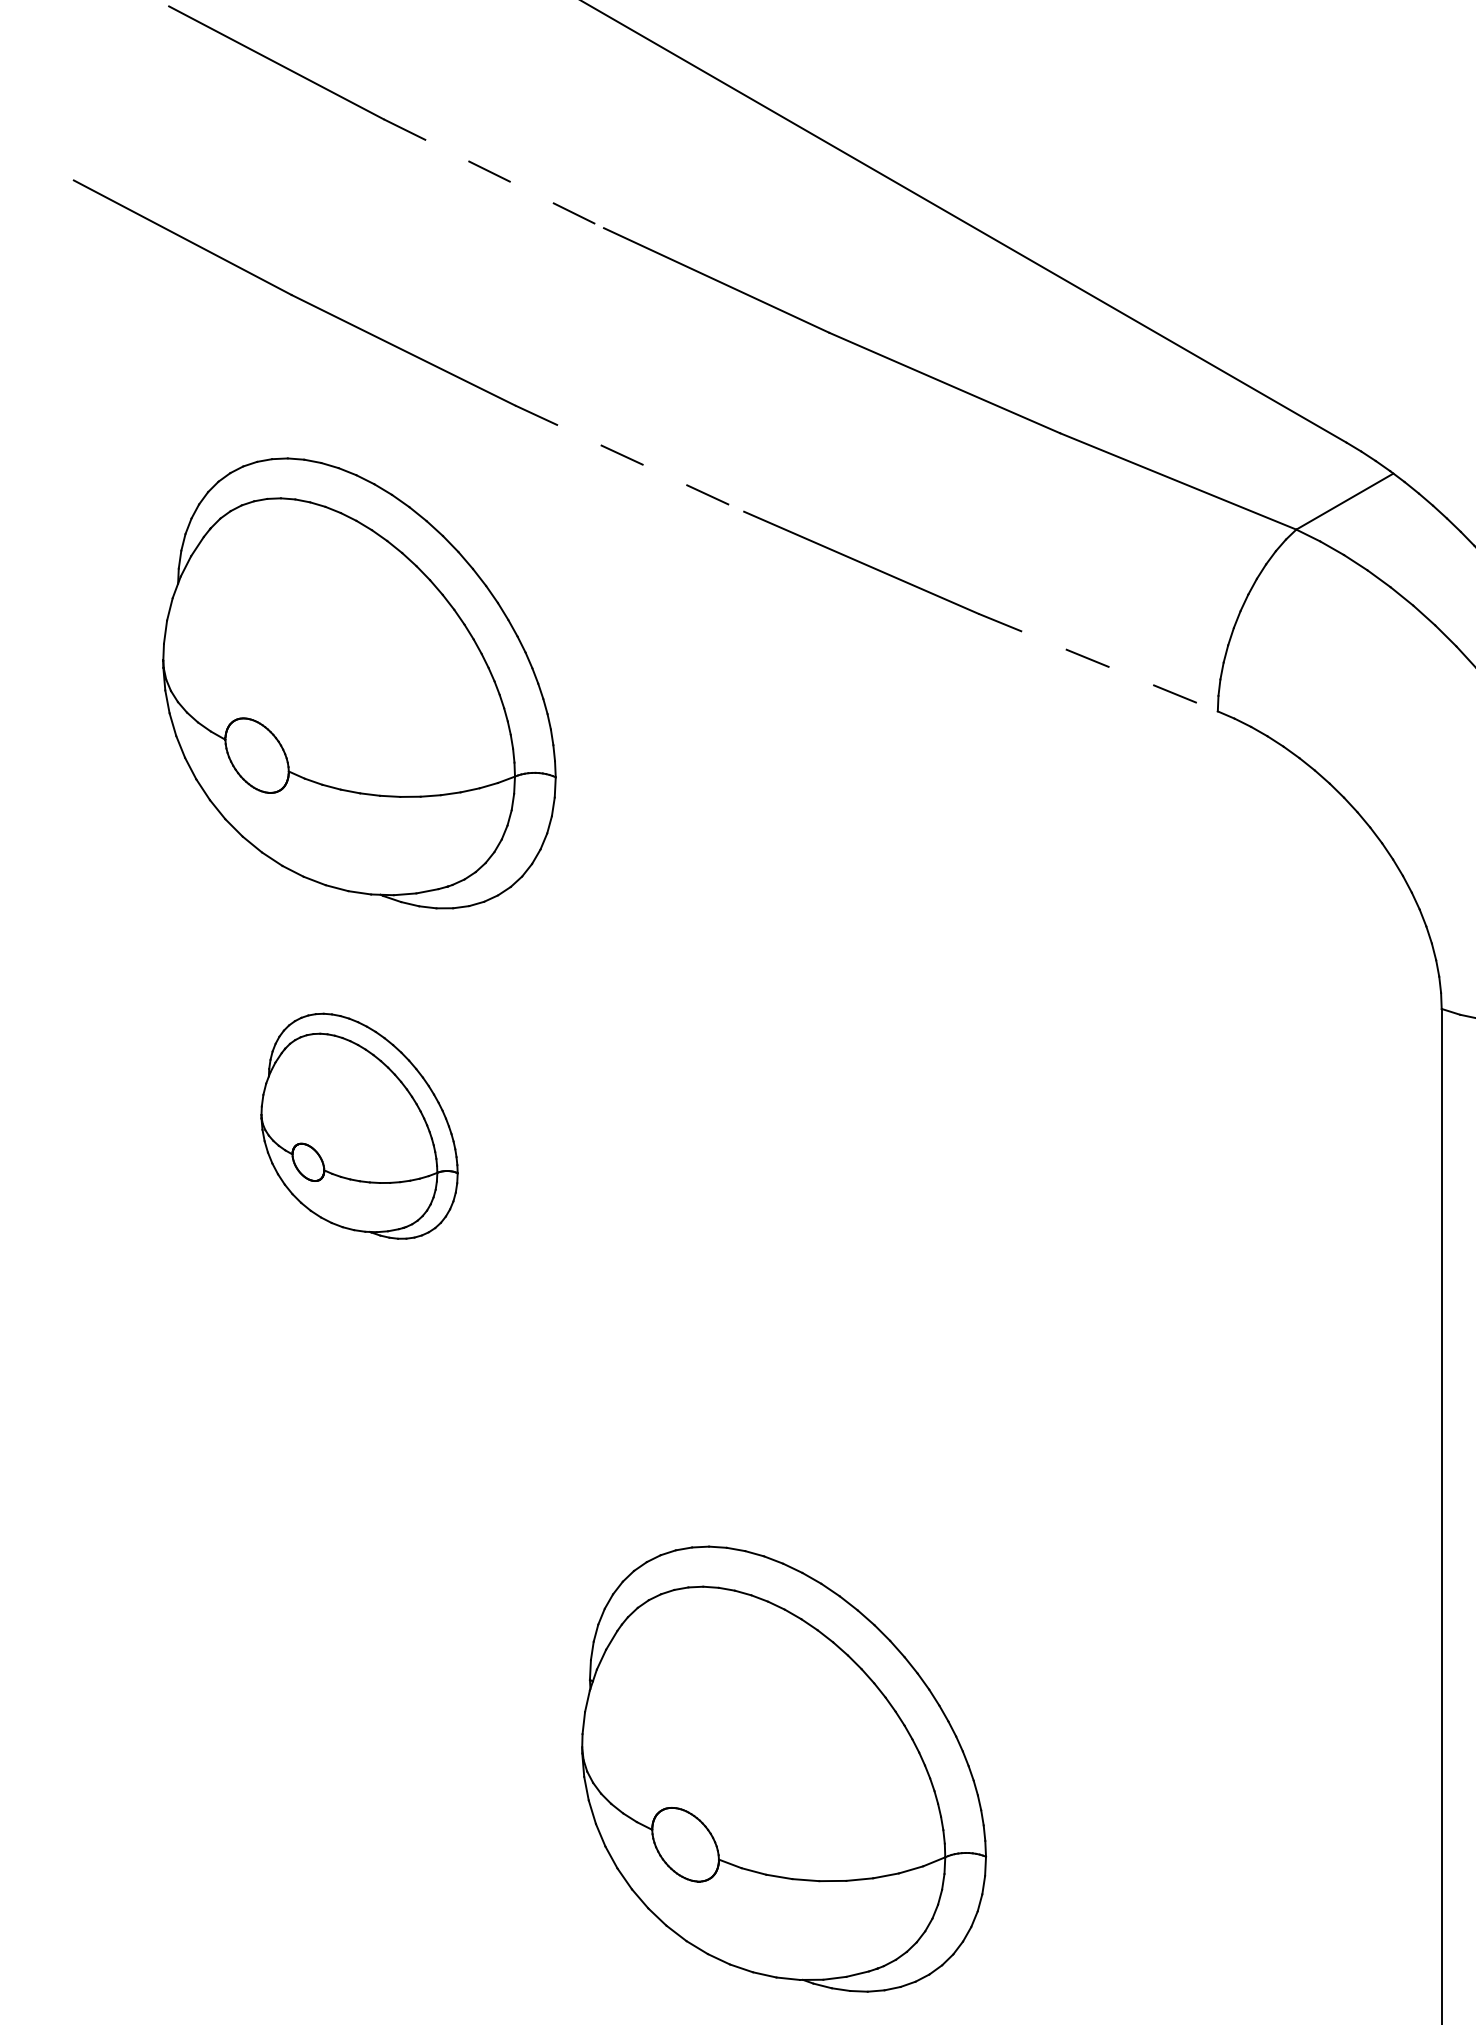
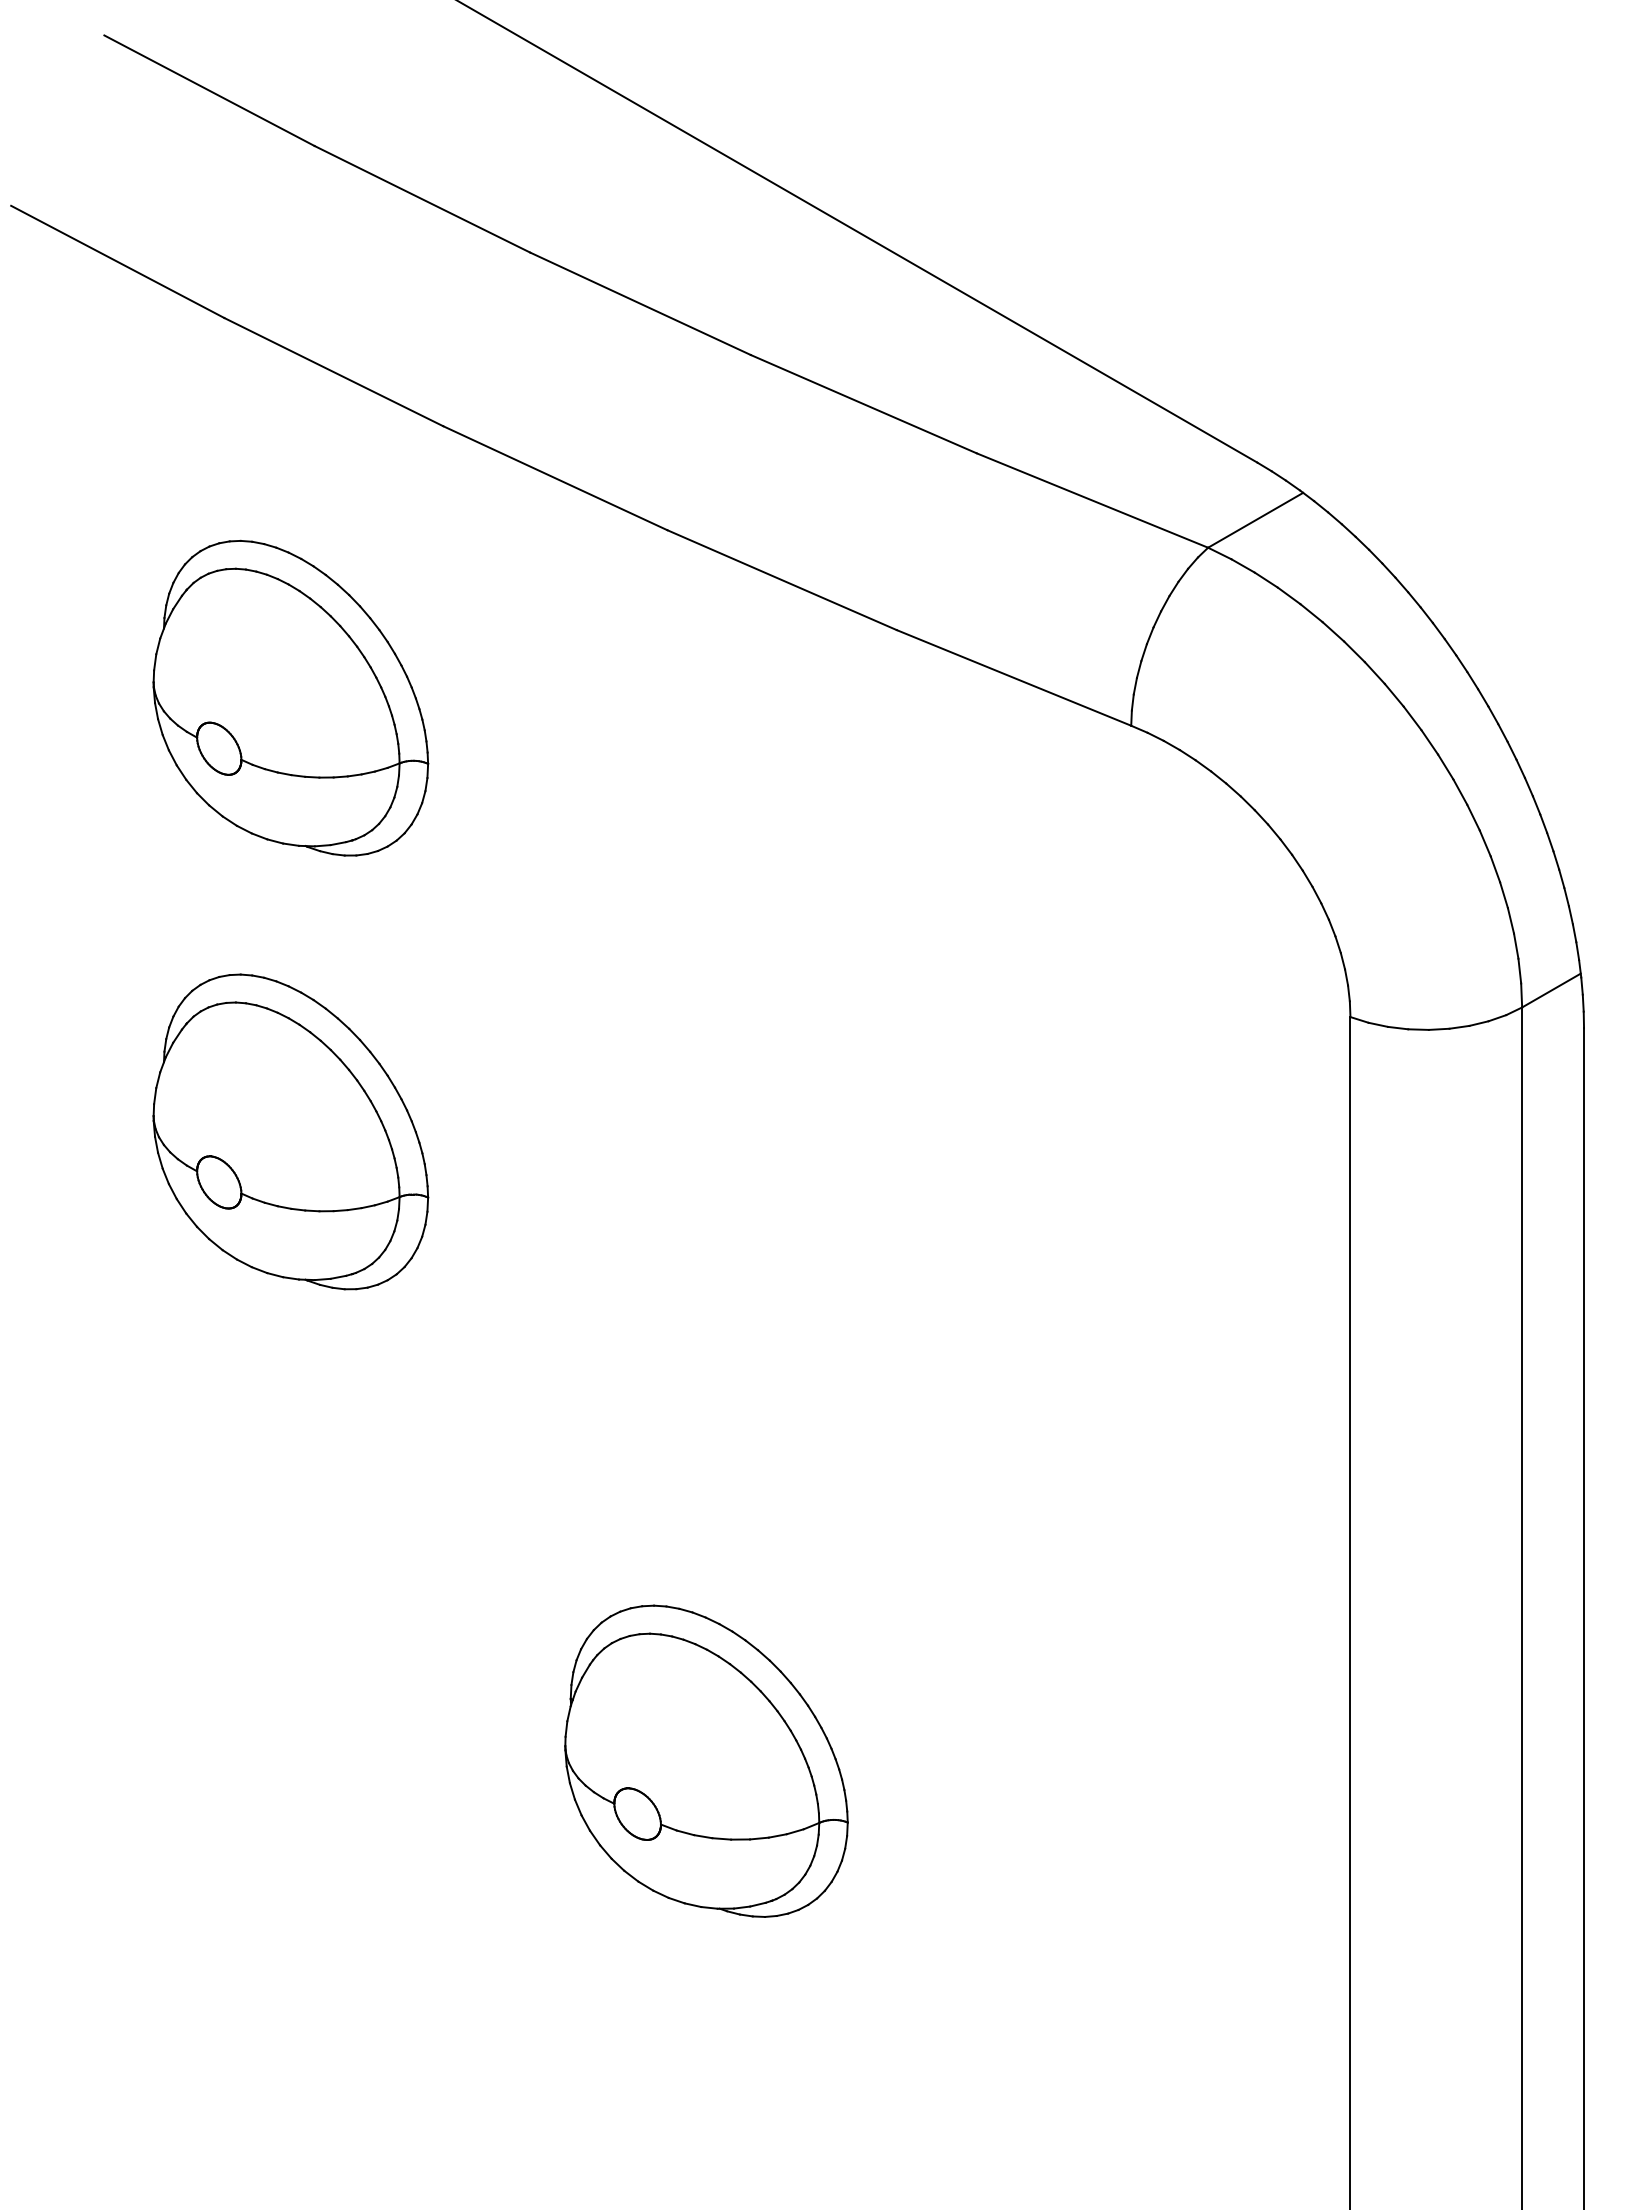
line: (493, 173) -> (422, 199), dashed -> solid
line: (629, 458) -> (555, 478), dashed -> solid
line: (1098, 662) -> (1014, 677), dashed -> solid
part: (359, 682) -> (290, 697), size x0.71
part: (359, 1125) -> (290, 1131), size x1.43
part: (784, 1768) -> (706, 1760), size x0.71

